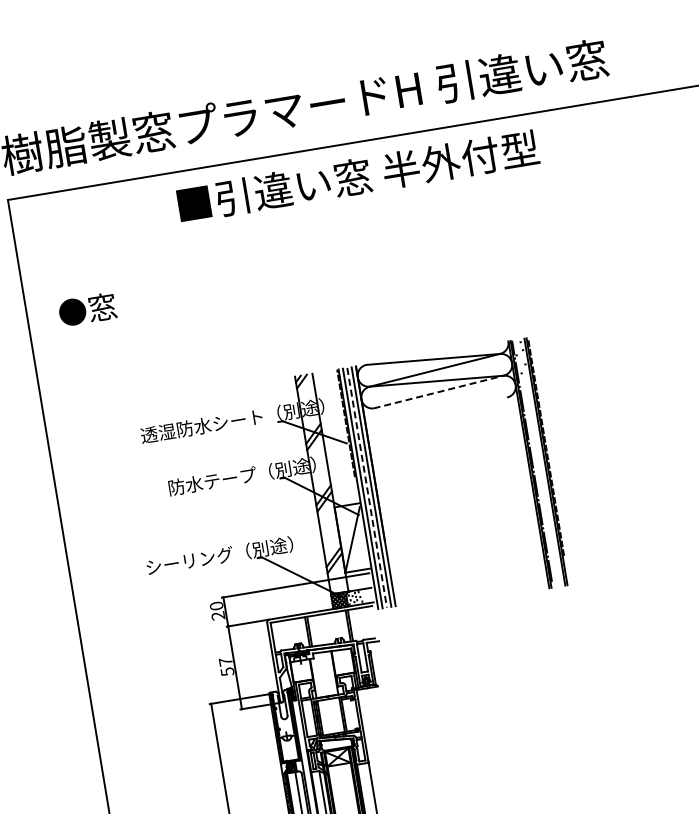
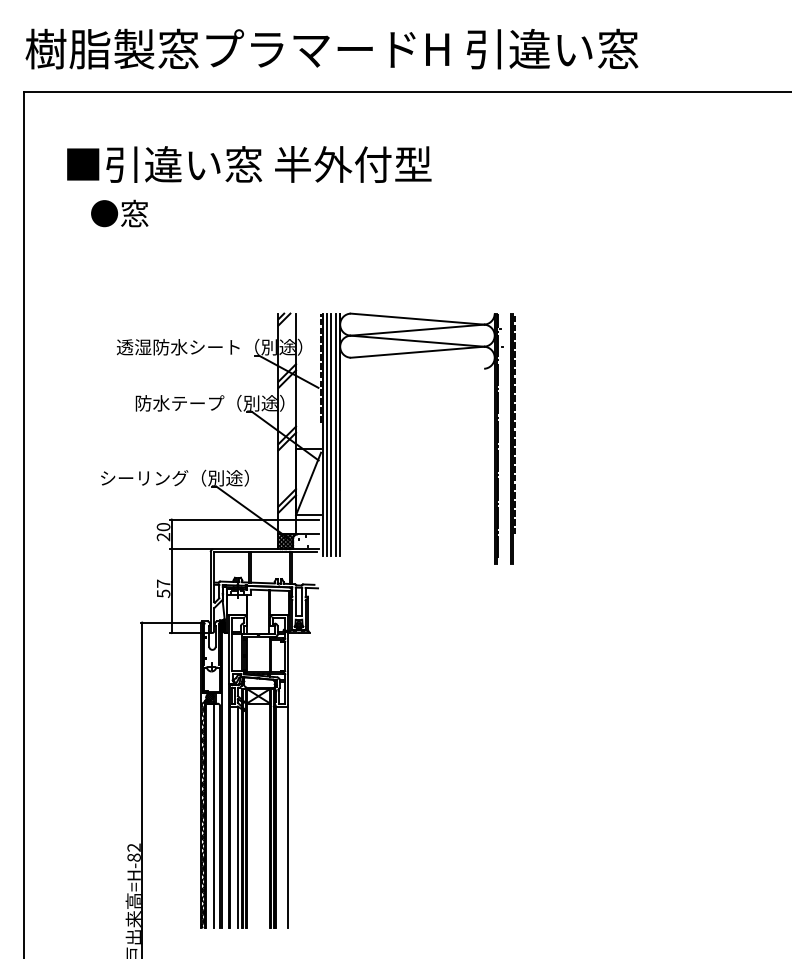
text: (358, 176) -> (249, 164), moved
text: (87, 309) -> (119, 213), moved
line: (438, 392) -> (417, 352), dashed -> solid
line: (367, 488) -> (331, 435), dashed -> solid

